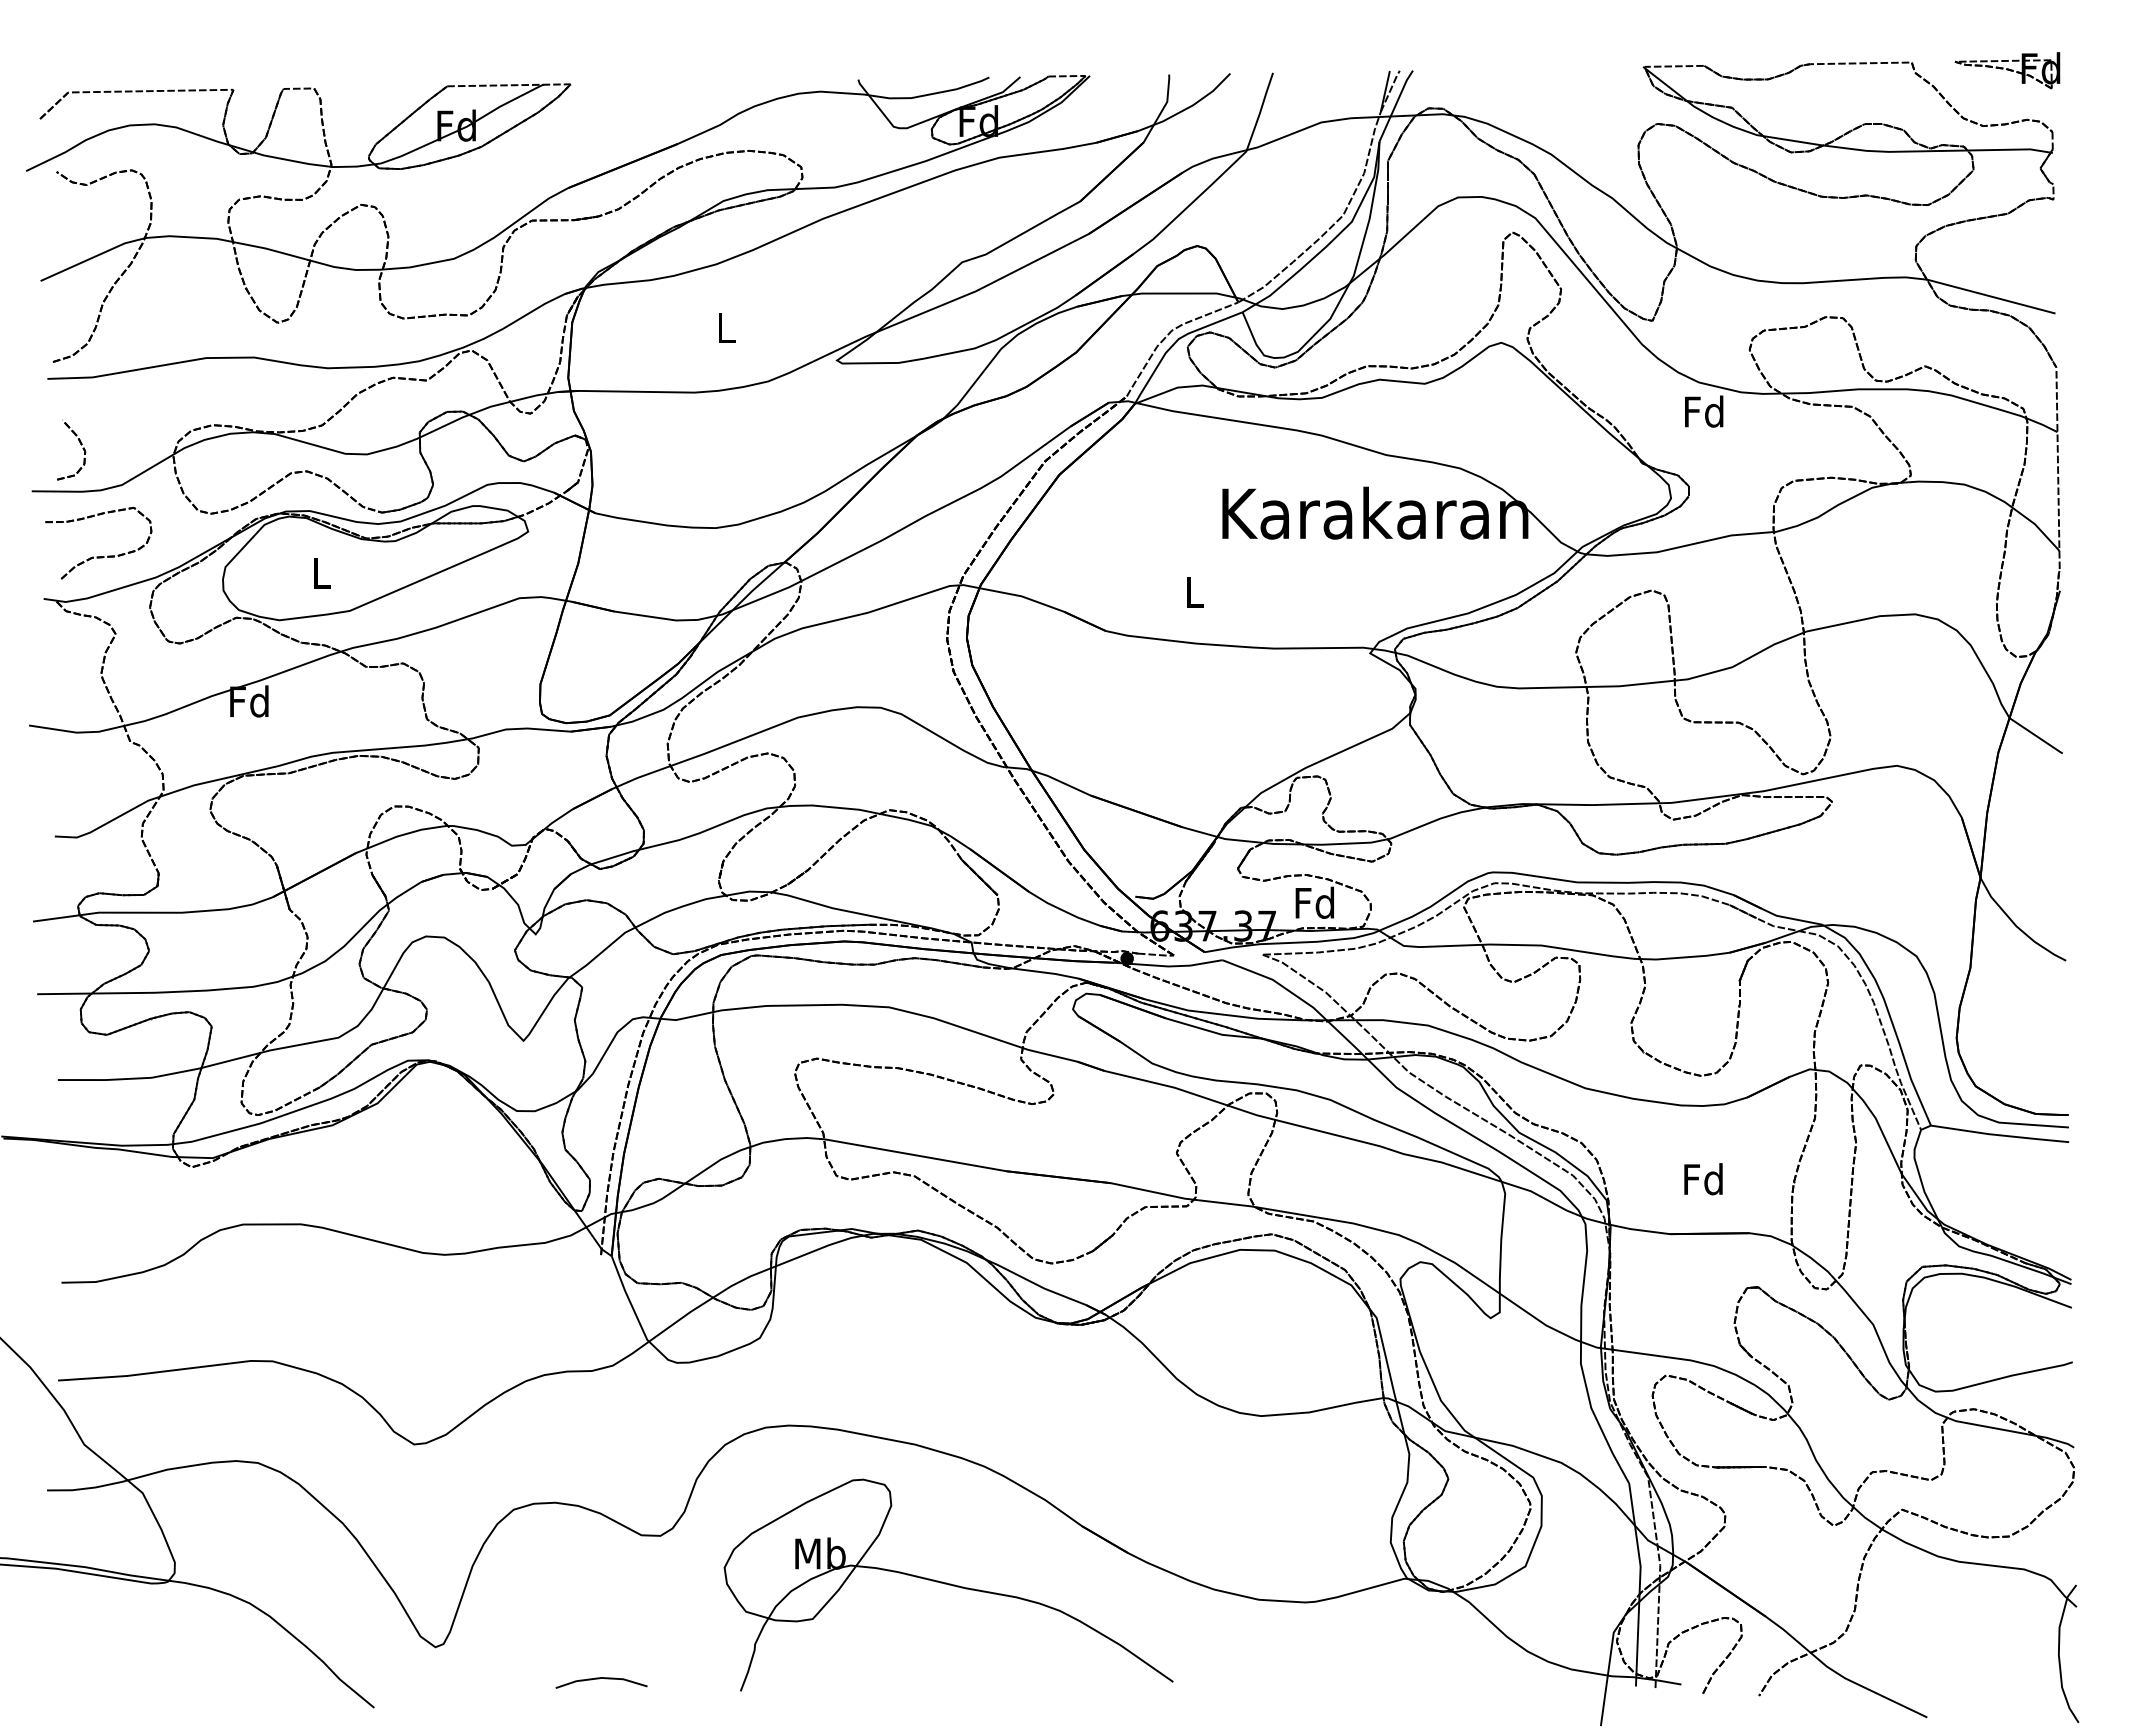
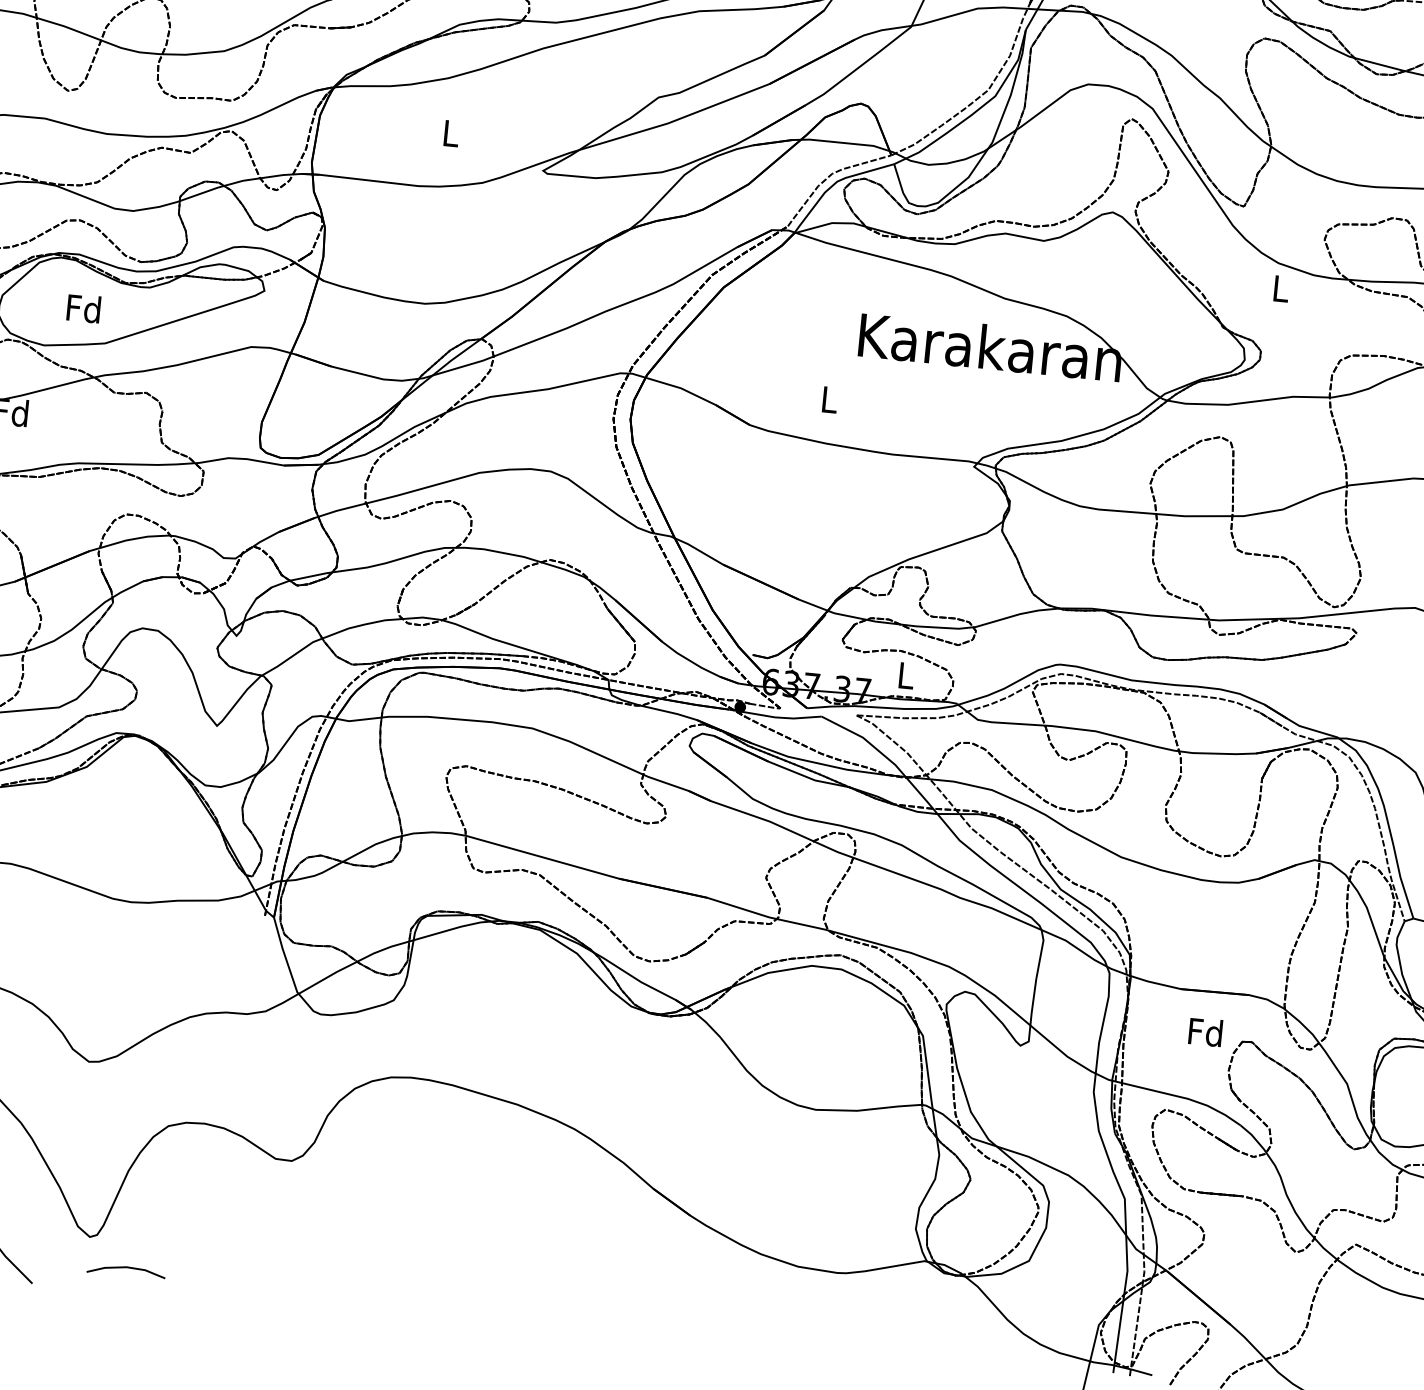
text: (1704, 411) -> (1280, 288), Fd -> L
text: (321, 573) -> (84, 308), L -> Fd
text: (1314, 902) -> (905, 675), Fd -> L
text: (1703, 1179) -> (1205, 1032), moved
part: (948, 1584) -> (534, 1227), removed
line: (599, 1679) -> (124, 1268), moved

